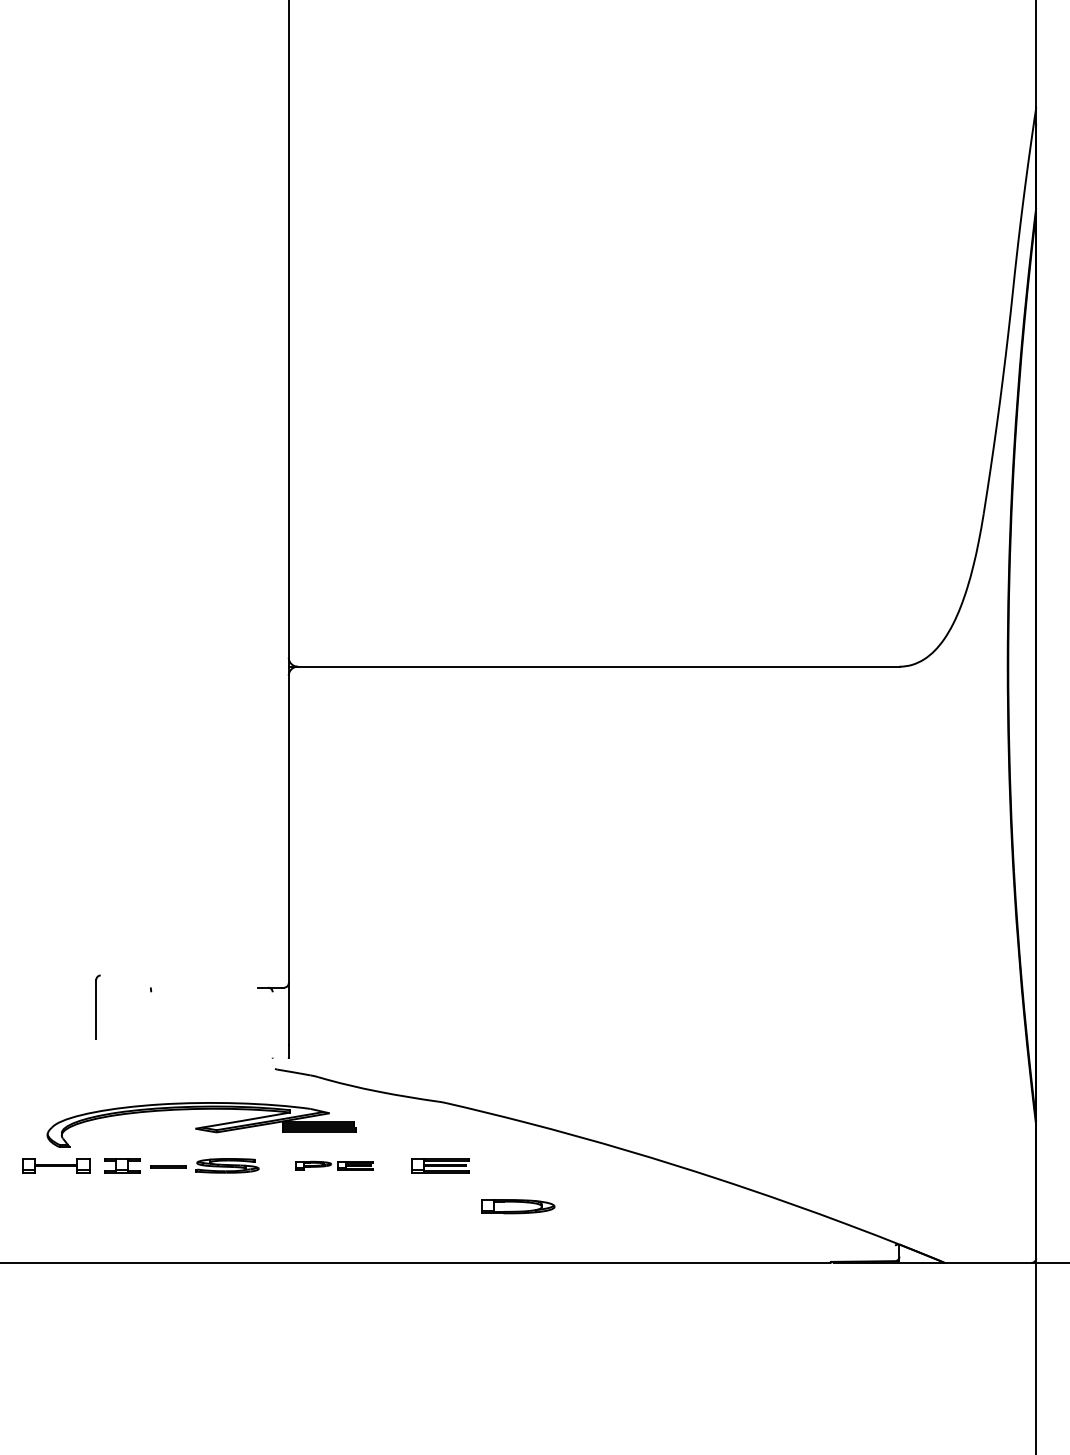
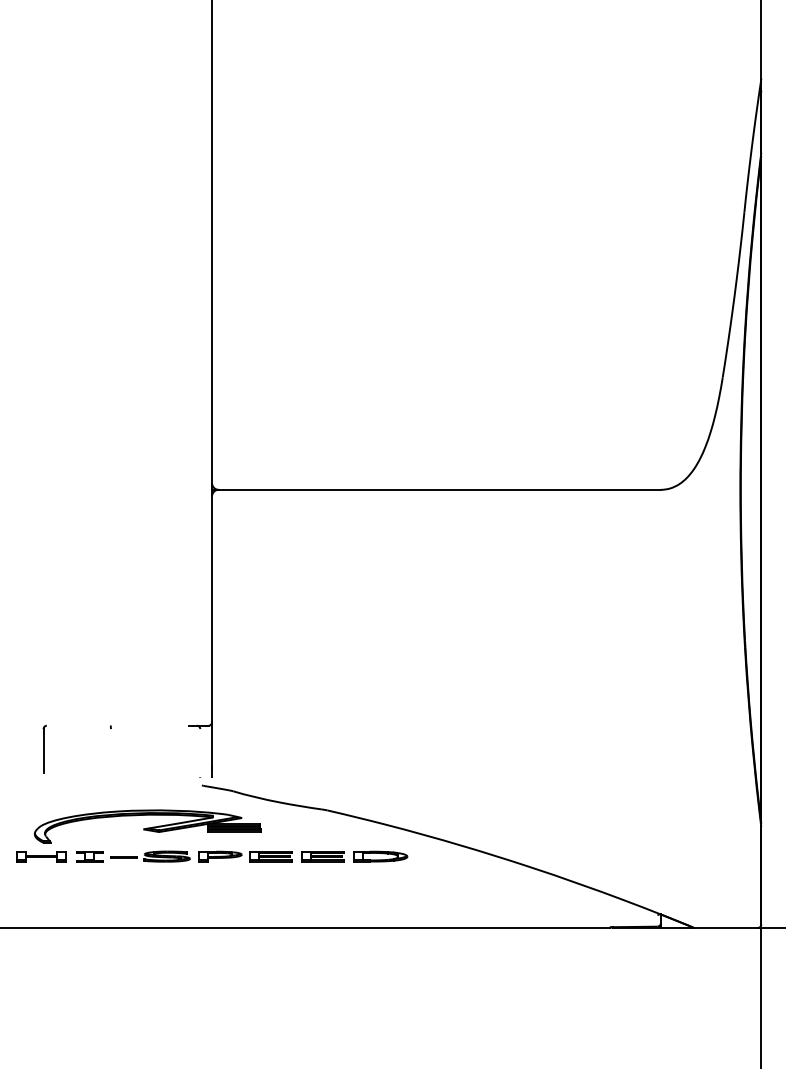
part: (97, 1006) -> (44, 748), moved
part: (334, 1165) -> (245, 856), size x1.67
part: (517, 1206) -> (380, 856), moved

